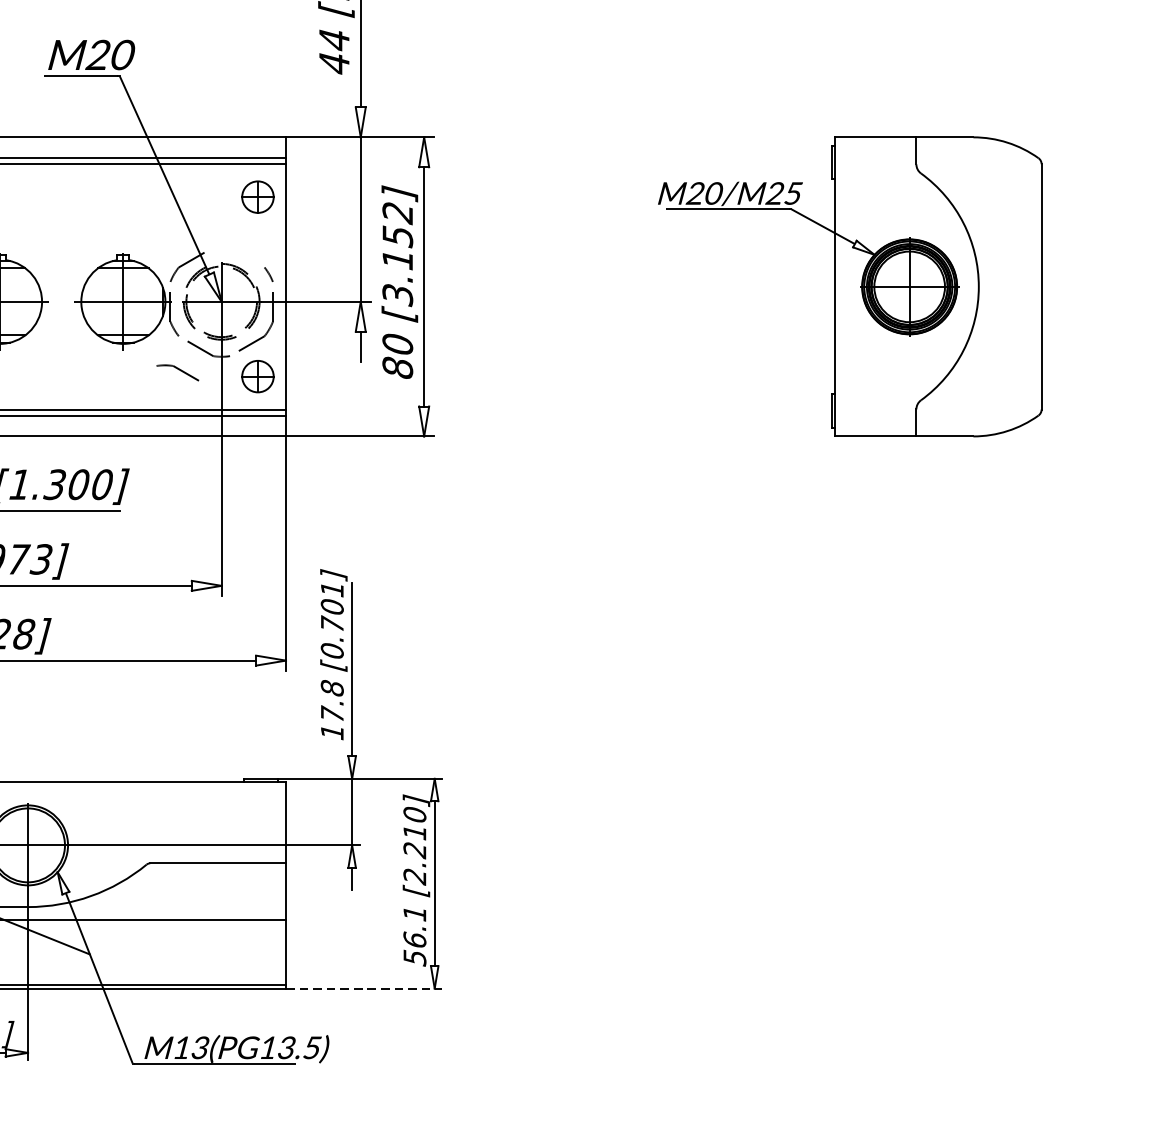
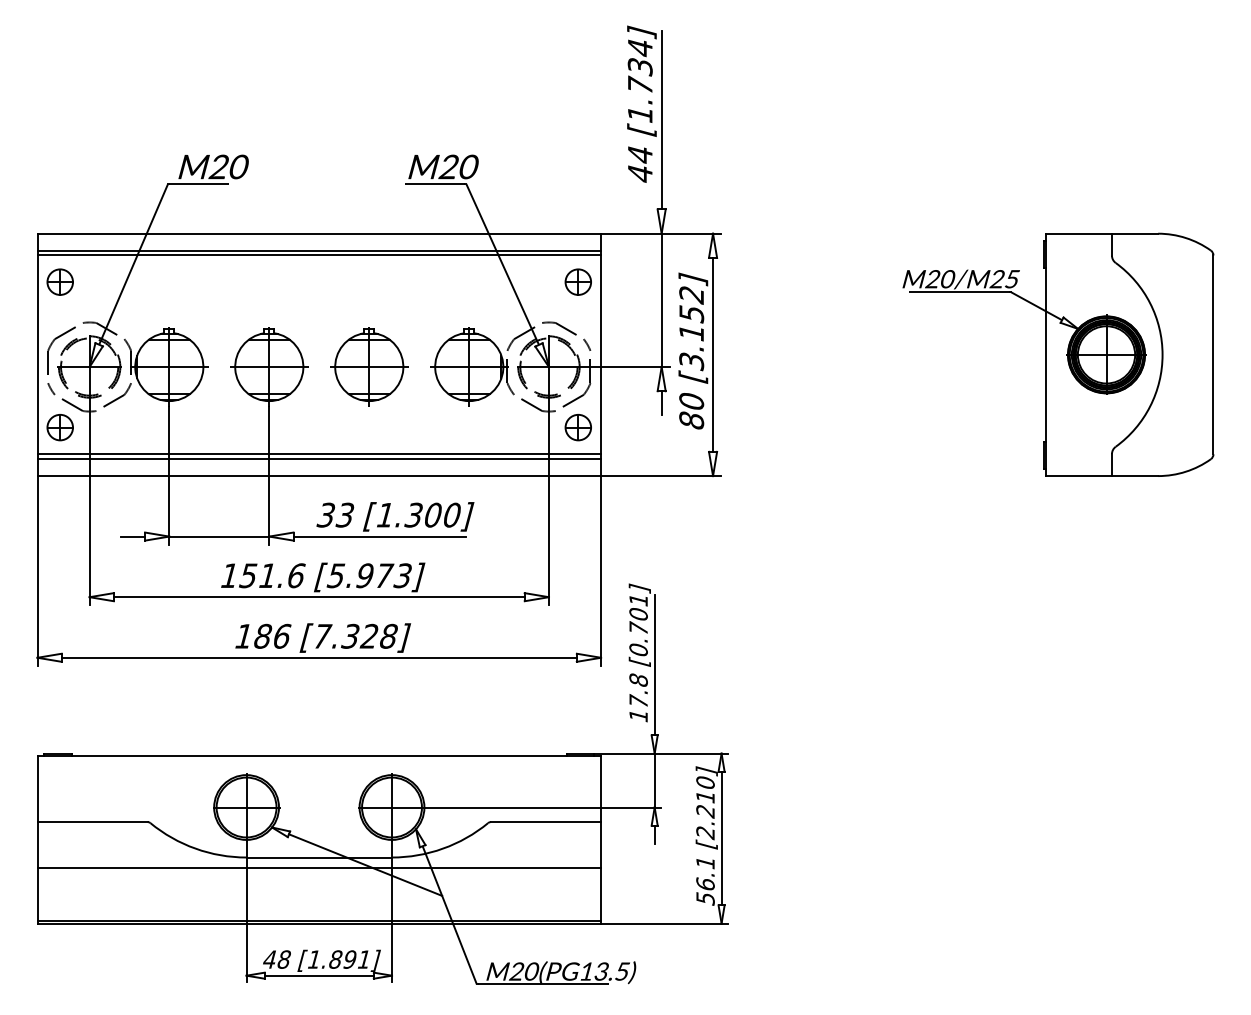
part: (177, 372) -> (559, 328), moved
line: (364, 988) -> (664, 923), dashed -> solid
text: (190, 1047) -> (523, 971), M13(PG13.5) -> M20(PG13.5)

